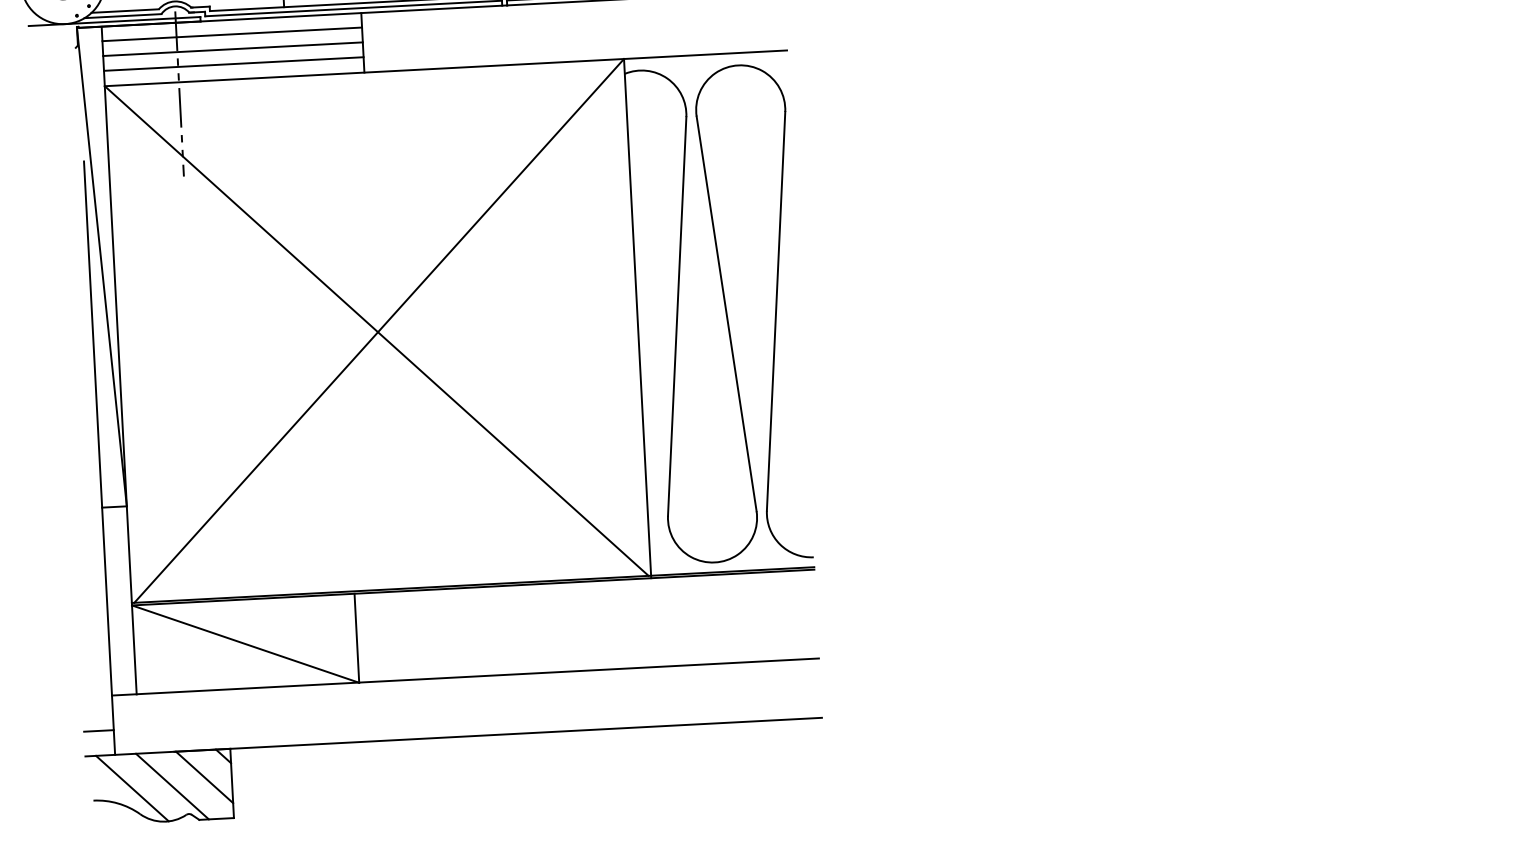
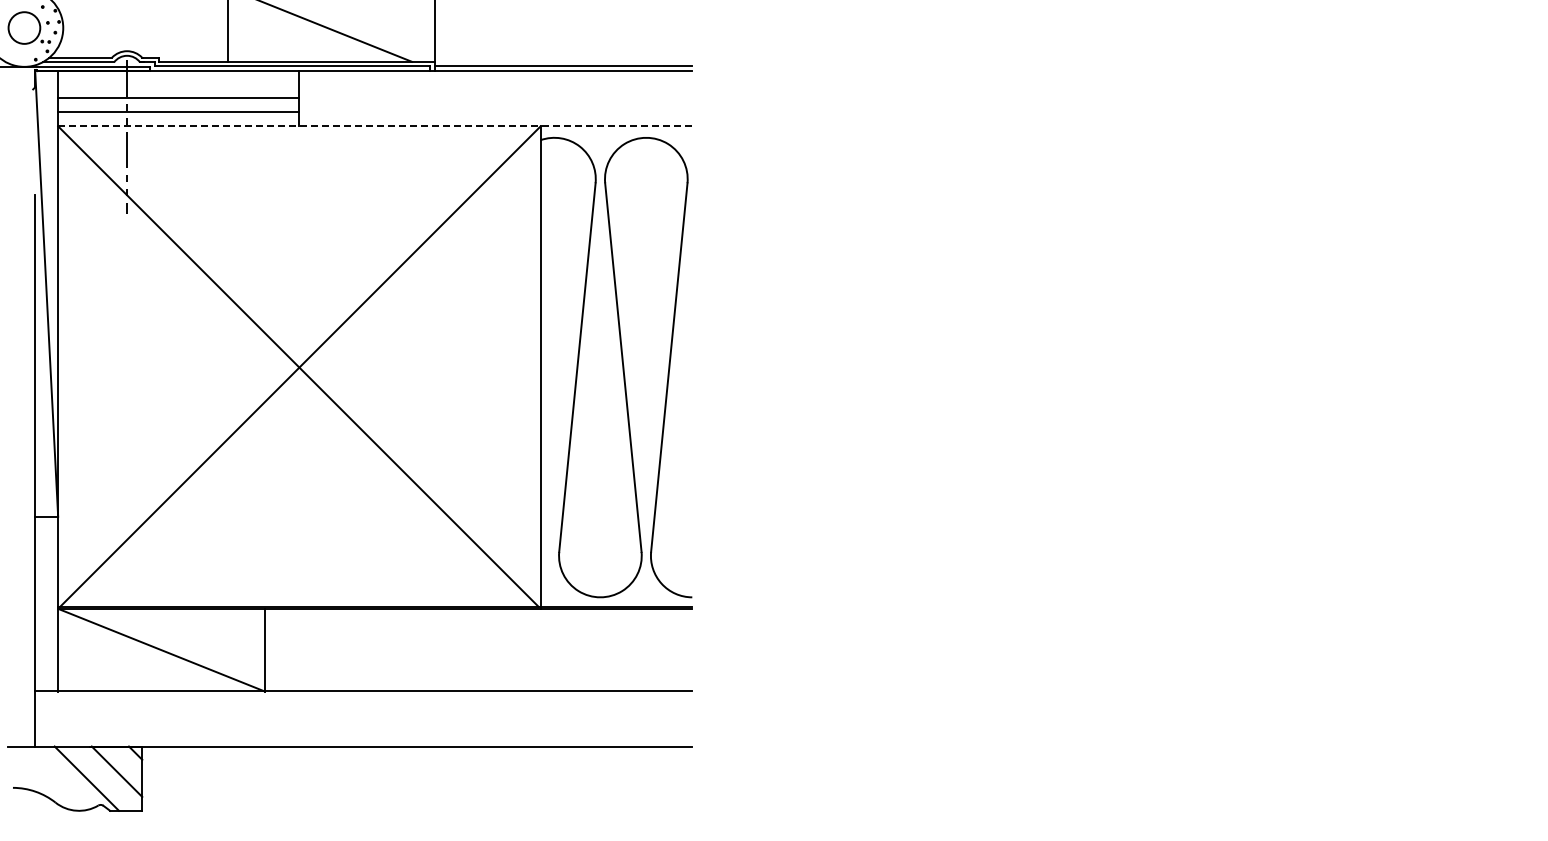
line: (231, 34) -> (178, 84), removed
line: (446, 68) -> (375, 126), solid -> dashed
line: (99, 730) -> (21, 723), removed
line: (132, 788) -> (49, 778), removed

